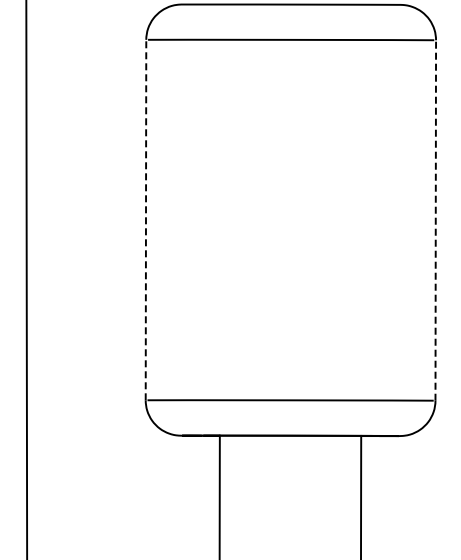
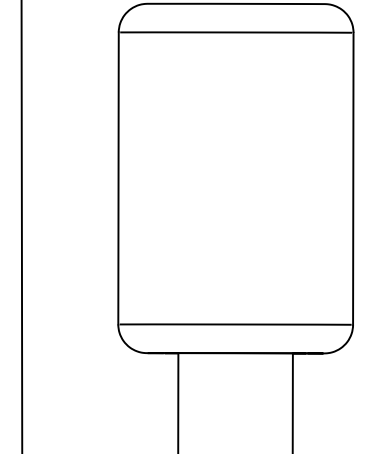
line: (146, 219) -> (118, 177), dashed -> solid
line: (435, 220) -> (353, 178), dashed -> solid

